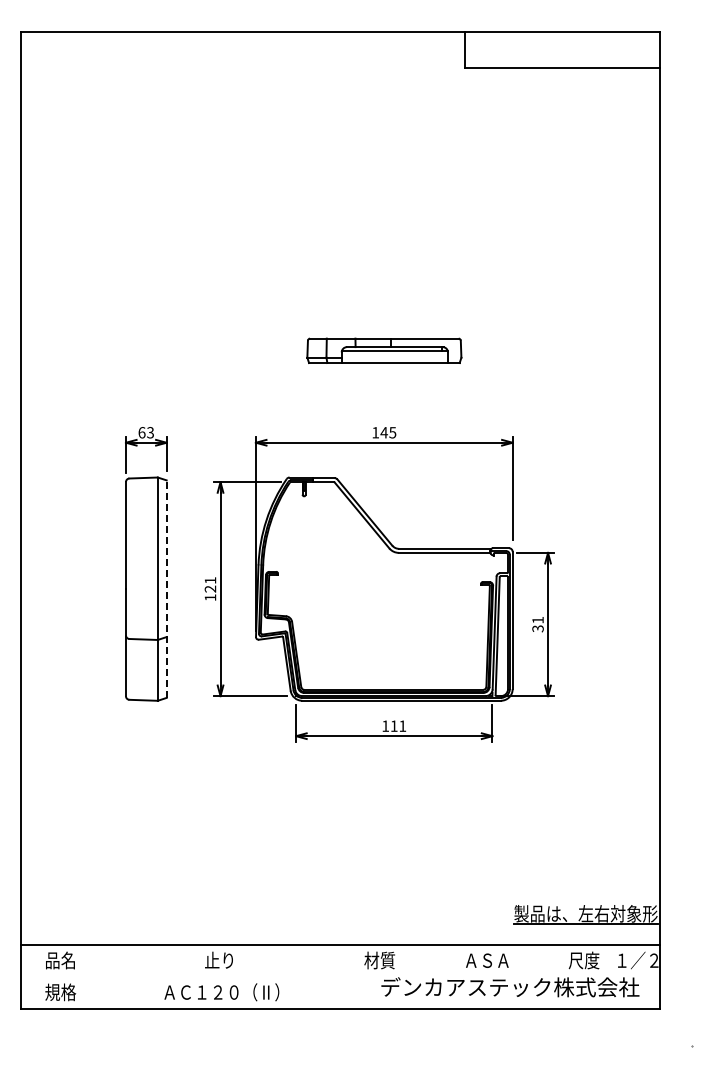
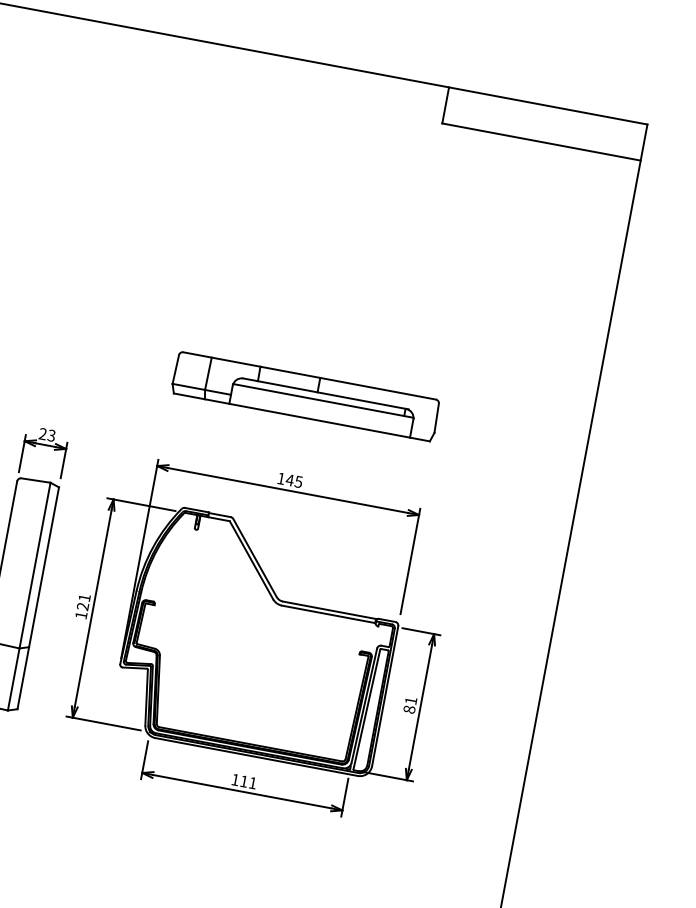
part: (384, 350) -> (305, 396), size x1.67
text: (141, 432) -> (42, 433), 63 -> 23
line: (166, 589) -> (38, 598), dashed -> solid
text: (537, 628) -> (408, 709), 31 -> 81

